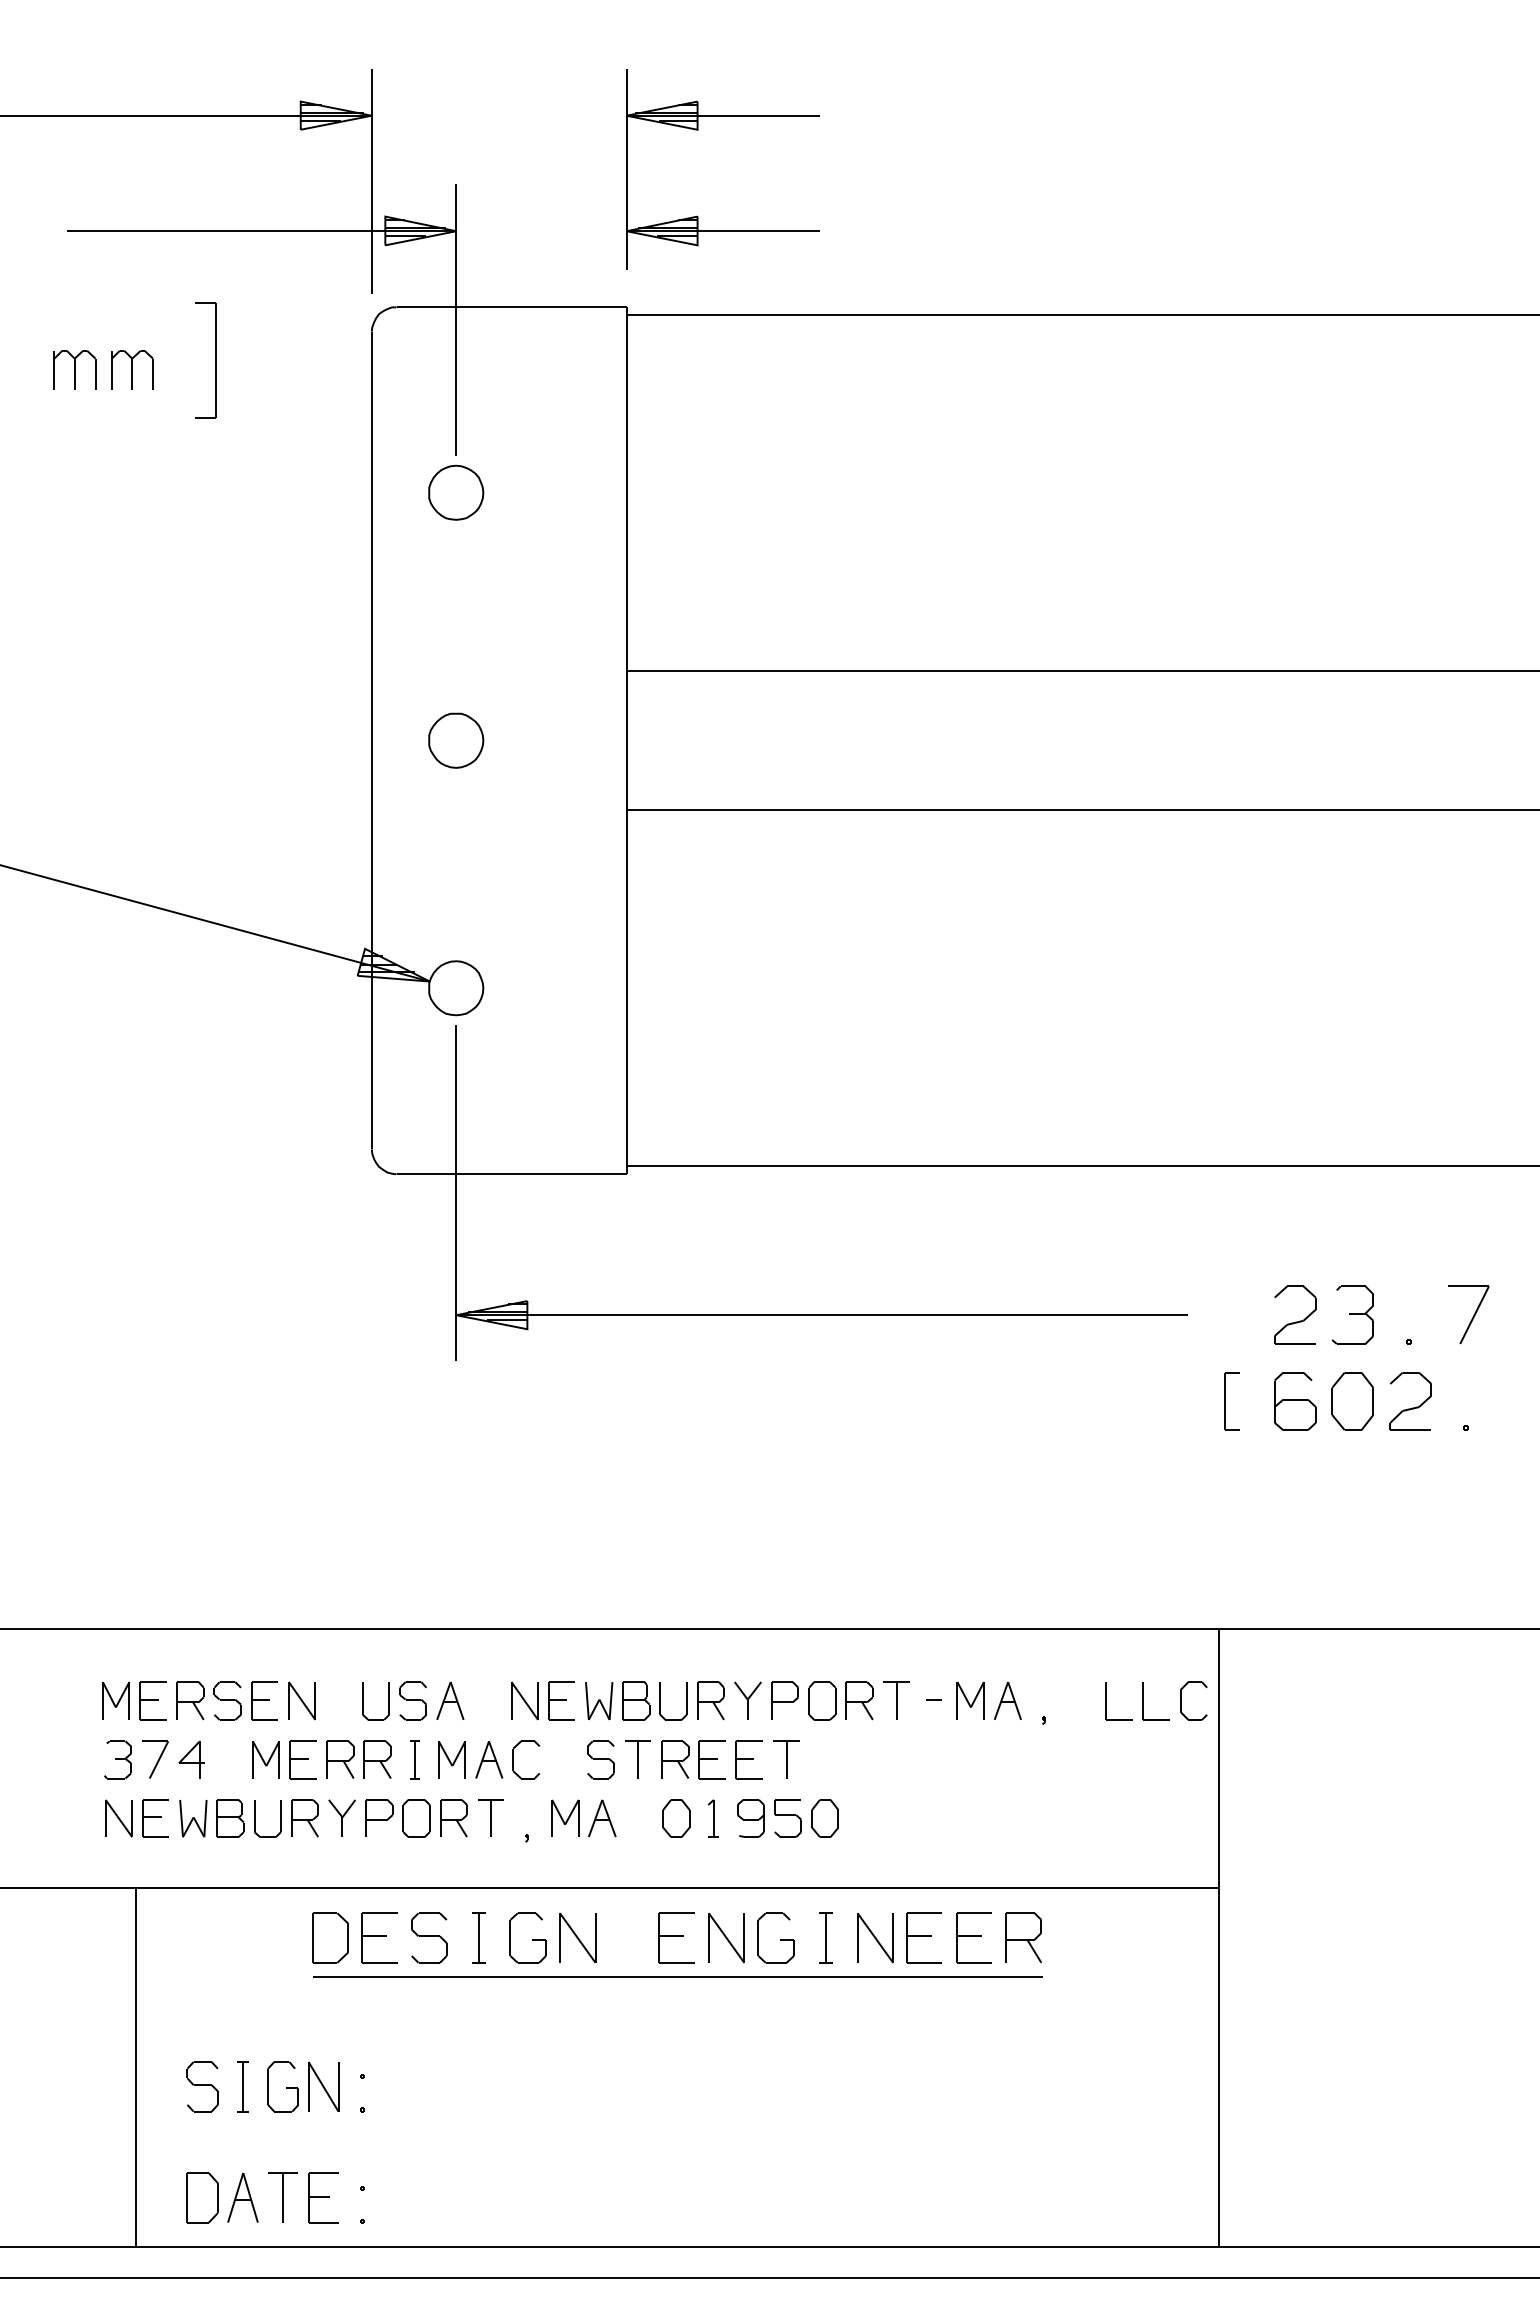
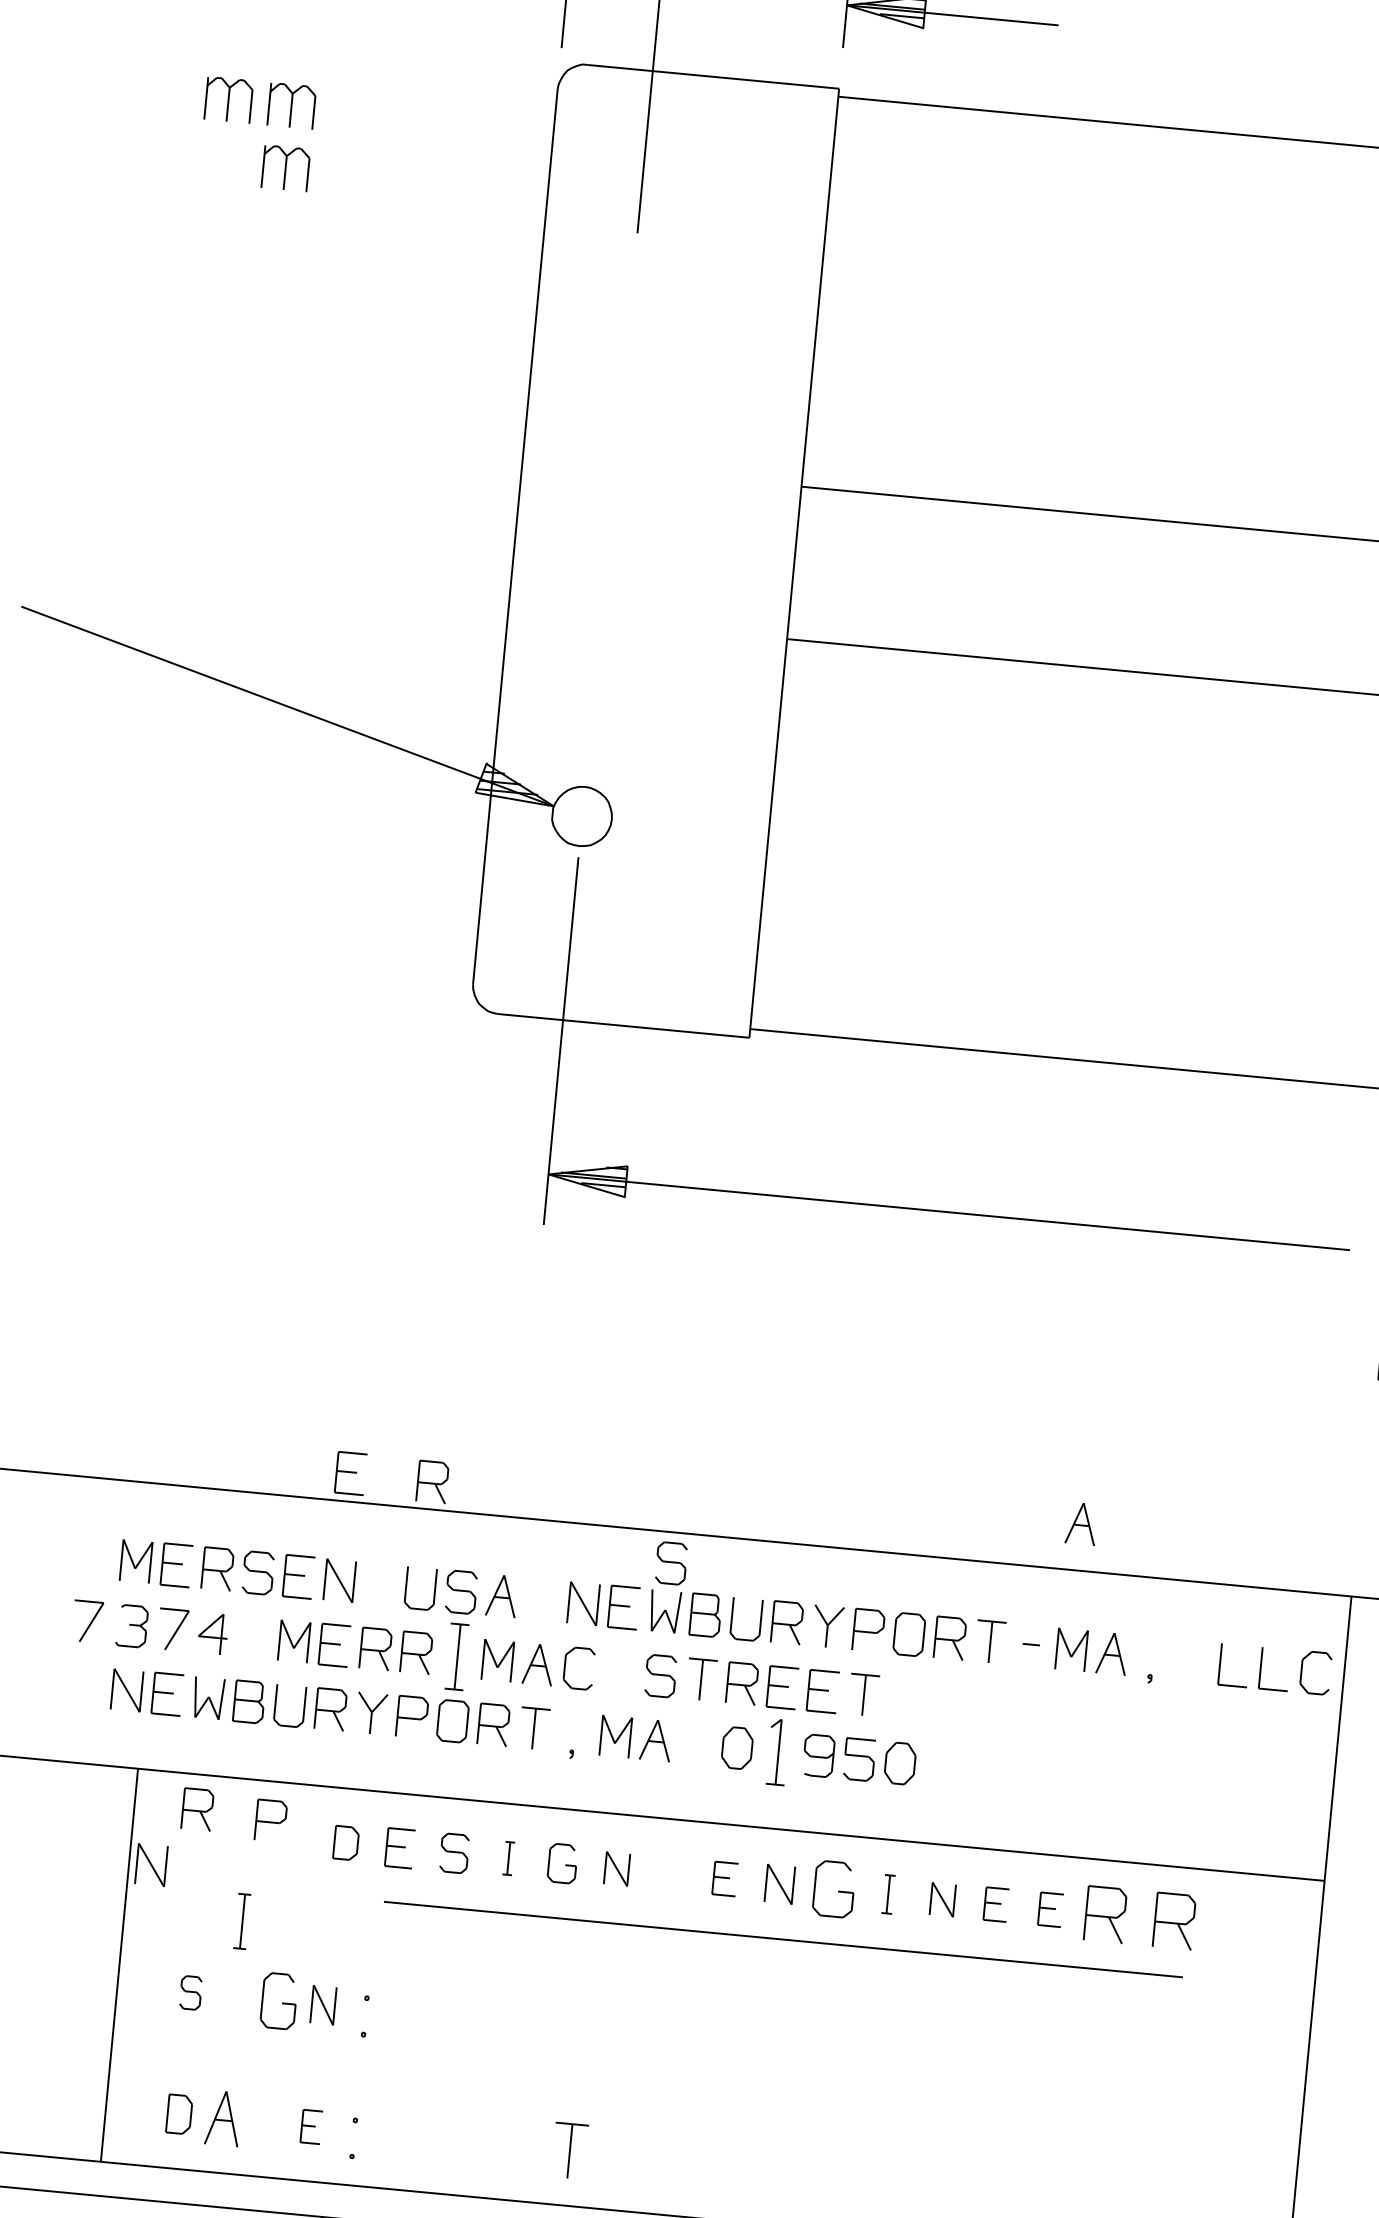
part: (215, 360) -> (383, 104), removed
part: (132, 426) -> (285, 168), added
part: (456, 492) -> (633, 273), removed
part: (456, 740) -> (608, 545), removed
part: (968, 1585) -> (1081, 1523), added
part: (302, 1602) -> (350, 1473), added
part: (377, 1603) -> (432, 1481), added
part: (600, 1656) -> (670, 1562), added
part: (77, 1759) -> (87, 1621), added
part: (414, 1759) -> (456, 1656), size x1.6
part: (713, 1818) -> (777, 1751), size x1.6
part: (192, 1920) -> (197, 1809), added
part: (260, 1923) -> (271, 1820), added
part: (330, 1937) -> (346, 1842), size x0.6
part: (379, 1937) -> (399, 1847), size x0.7
part: (429, 1937) -> (454, 1852), size x0.7
part: (478, 1937) -> (508, 1857), size x0.6
part: (527, 1937) -> (562, 1863), size x0.7
part: (676, 1937) -> (725, 1878), size x0.6
part: (825, 1937) -> (888, 1893), size x0.7
part: (923, 1937) -> (995, 1903), size x0.6
part: (973, 1937) -> (1050, 1909), size x0.6
part: (1086, 1937) -> (1173, 1920), added
part: (577, 1938) -> (616, 1869), size x0.6
part: (726, 1938) -> (779, 1884), size x0.7
part: (875, 1938) -> (942, 1900), size x0.6
part: (155, 1974) -> (150, 1865), added
line: (677, 1976) -> (783, 1939), moved
part: (202, 2086) -> (190, 1992), size x0.6
part: (242, 2086) -> (241, 1921), moved
part: (323, 2086) -> (323, 2005), size x0.7
part: (202, 2197) -> (179, 2114), size x0.7
part: (282, 2197) -> (569, 2150), moved
part: (323, 2197) -> (311, 2126), size x0.6

